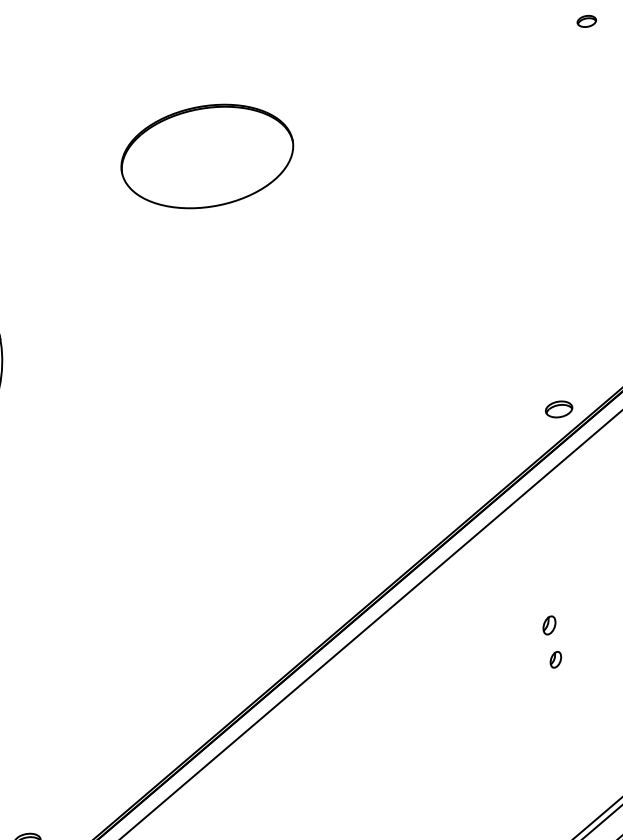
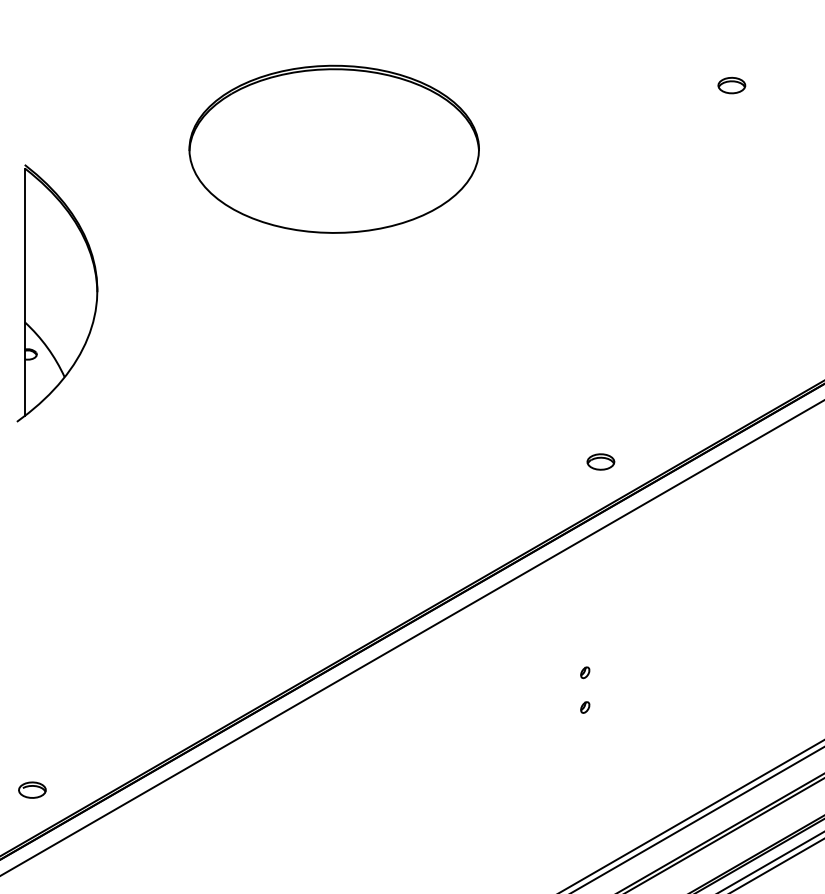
part: (586, 21) -> (731, 85), size x1.43
part: (206, 155) -> (333, 148), size x1.67
part: (558, 409) -> (600, 461), moved
part: (549, 625) -> (585, 672), size x0.62
part: (556, 659) -> (585, 707), size x0.71

